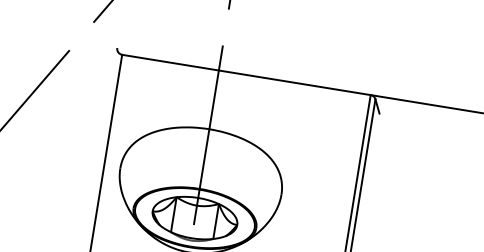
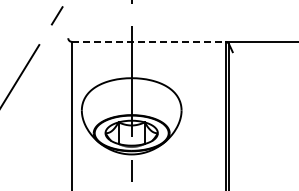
line: (246, 74) -> (148, 41), solid -> dashed

